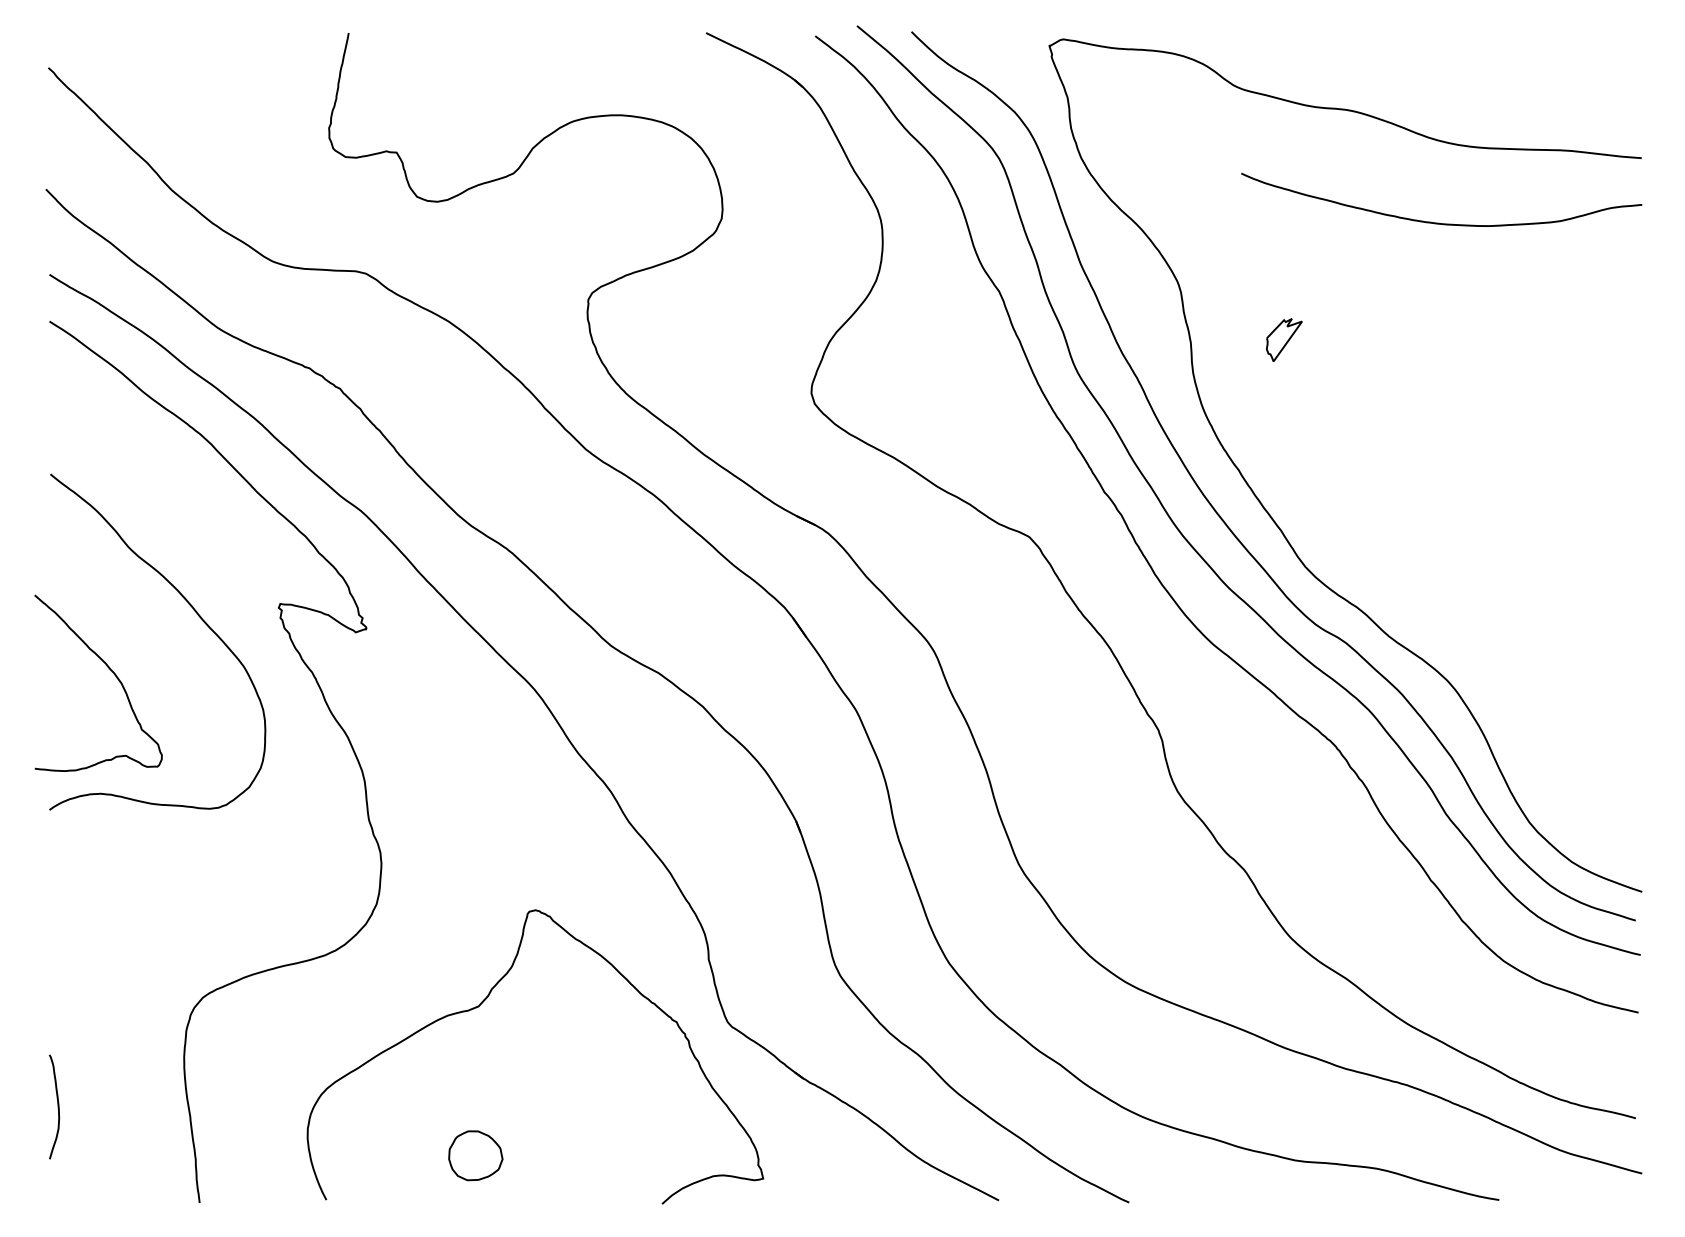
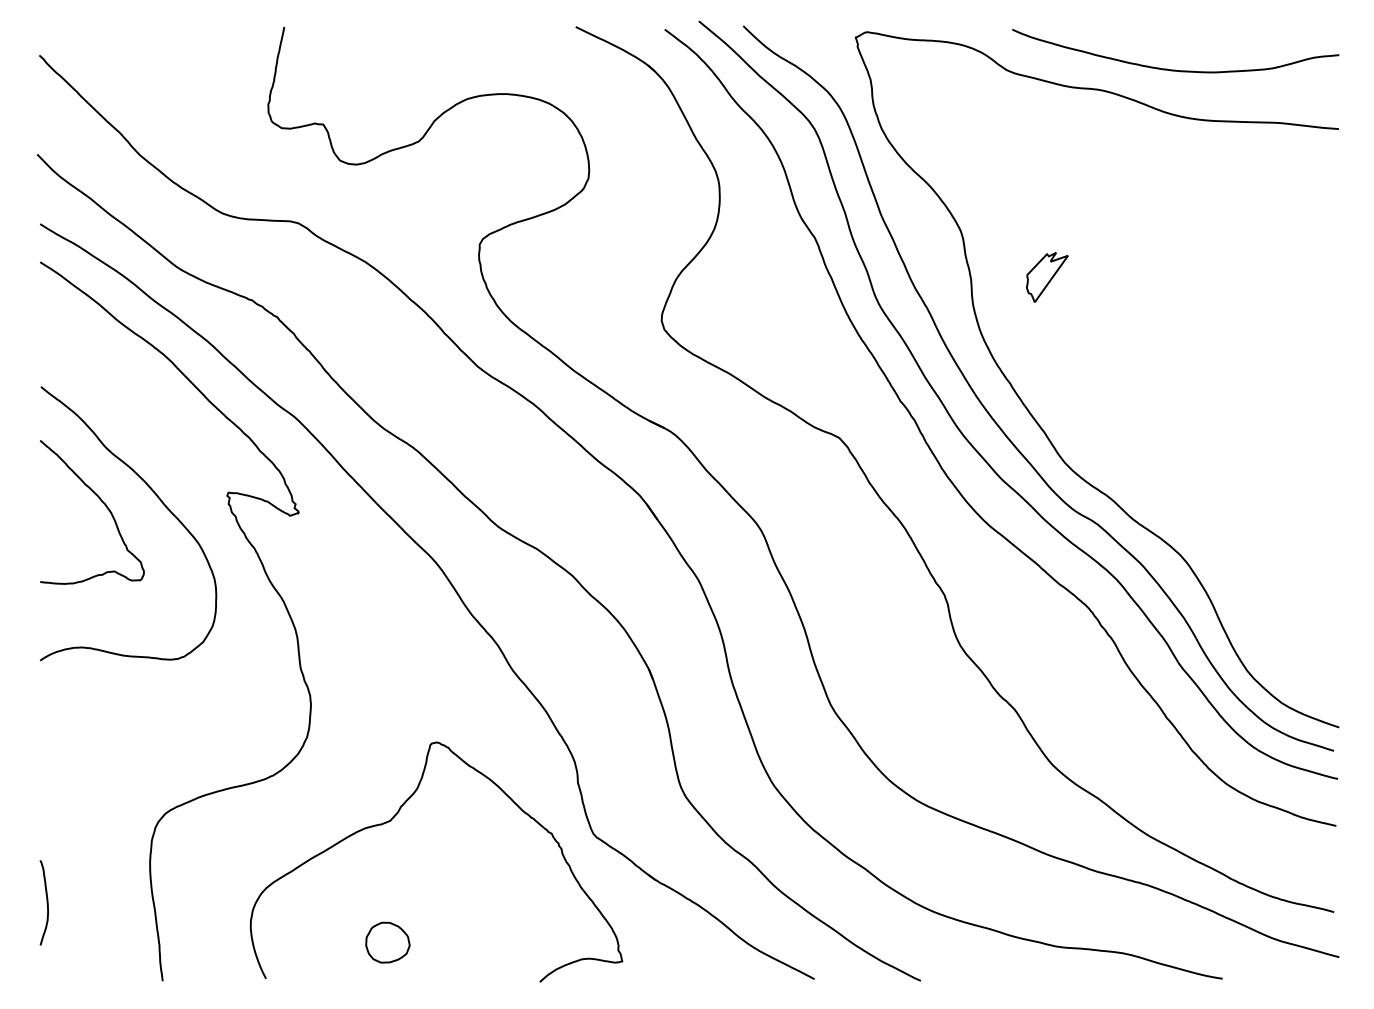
curve: (1441, 222) -> (1175, 69), moved
part: (1284, 340) -> (1047, 277), size x1.43
curve: (113, 674) -> (104, 505), moved

